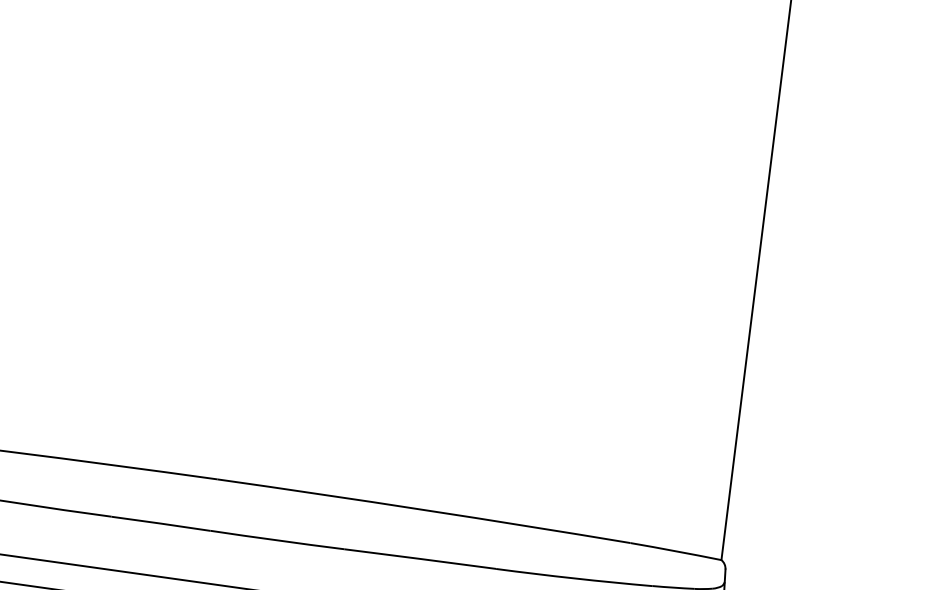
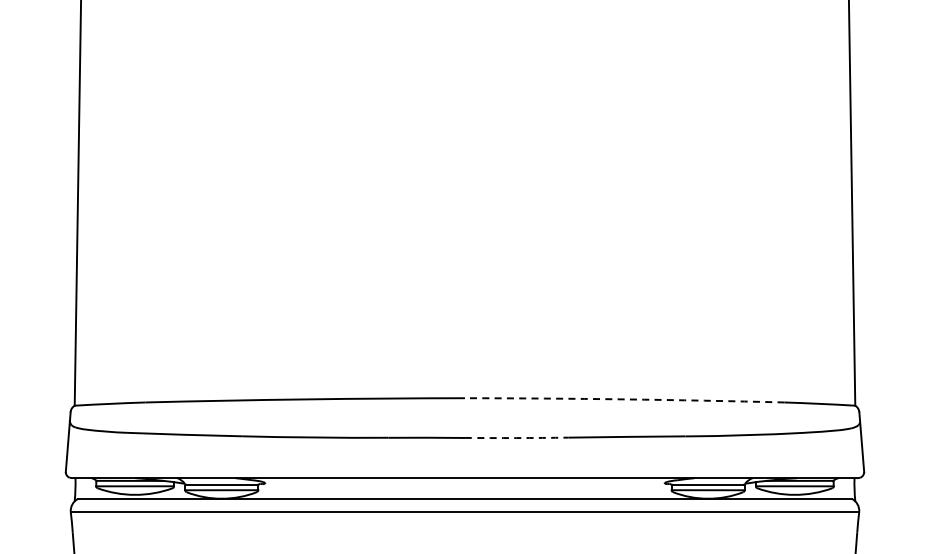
arc: (423, 510) -> (624, 399), solid -> dashed
arc: (276, 540) -> (516, 438), solid -> dashed

